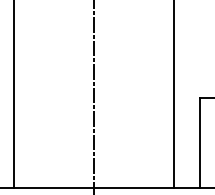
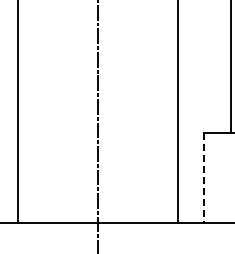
line: (200, 143) -> (204, 178), solid -> dashed

